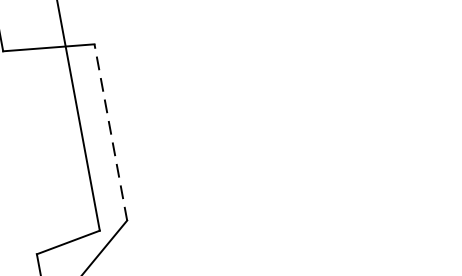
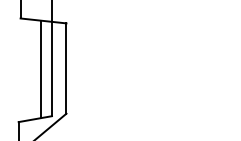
line: (110, 132) -> (66, 68), dashed -> solid
line: (60, 143) -> (40, 69), added

